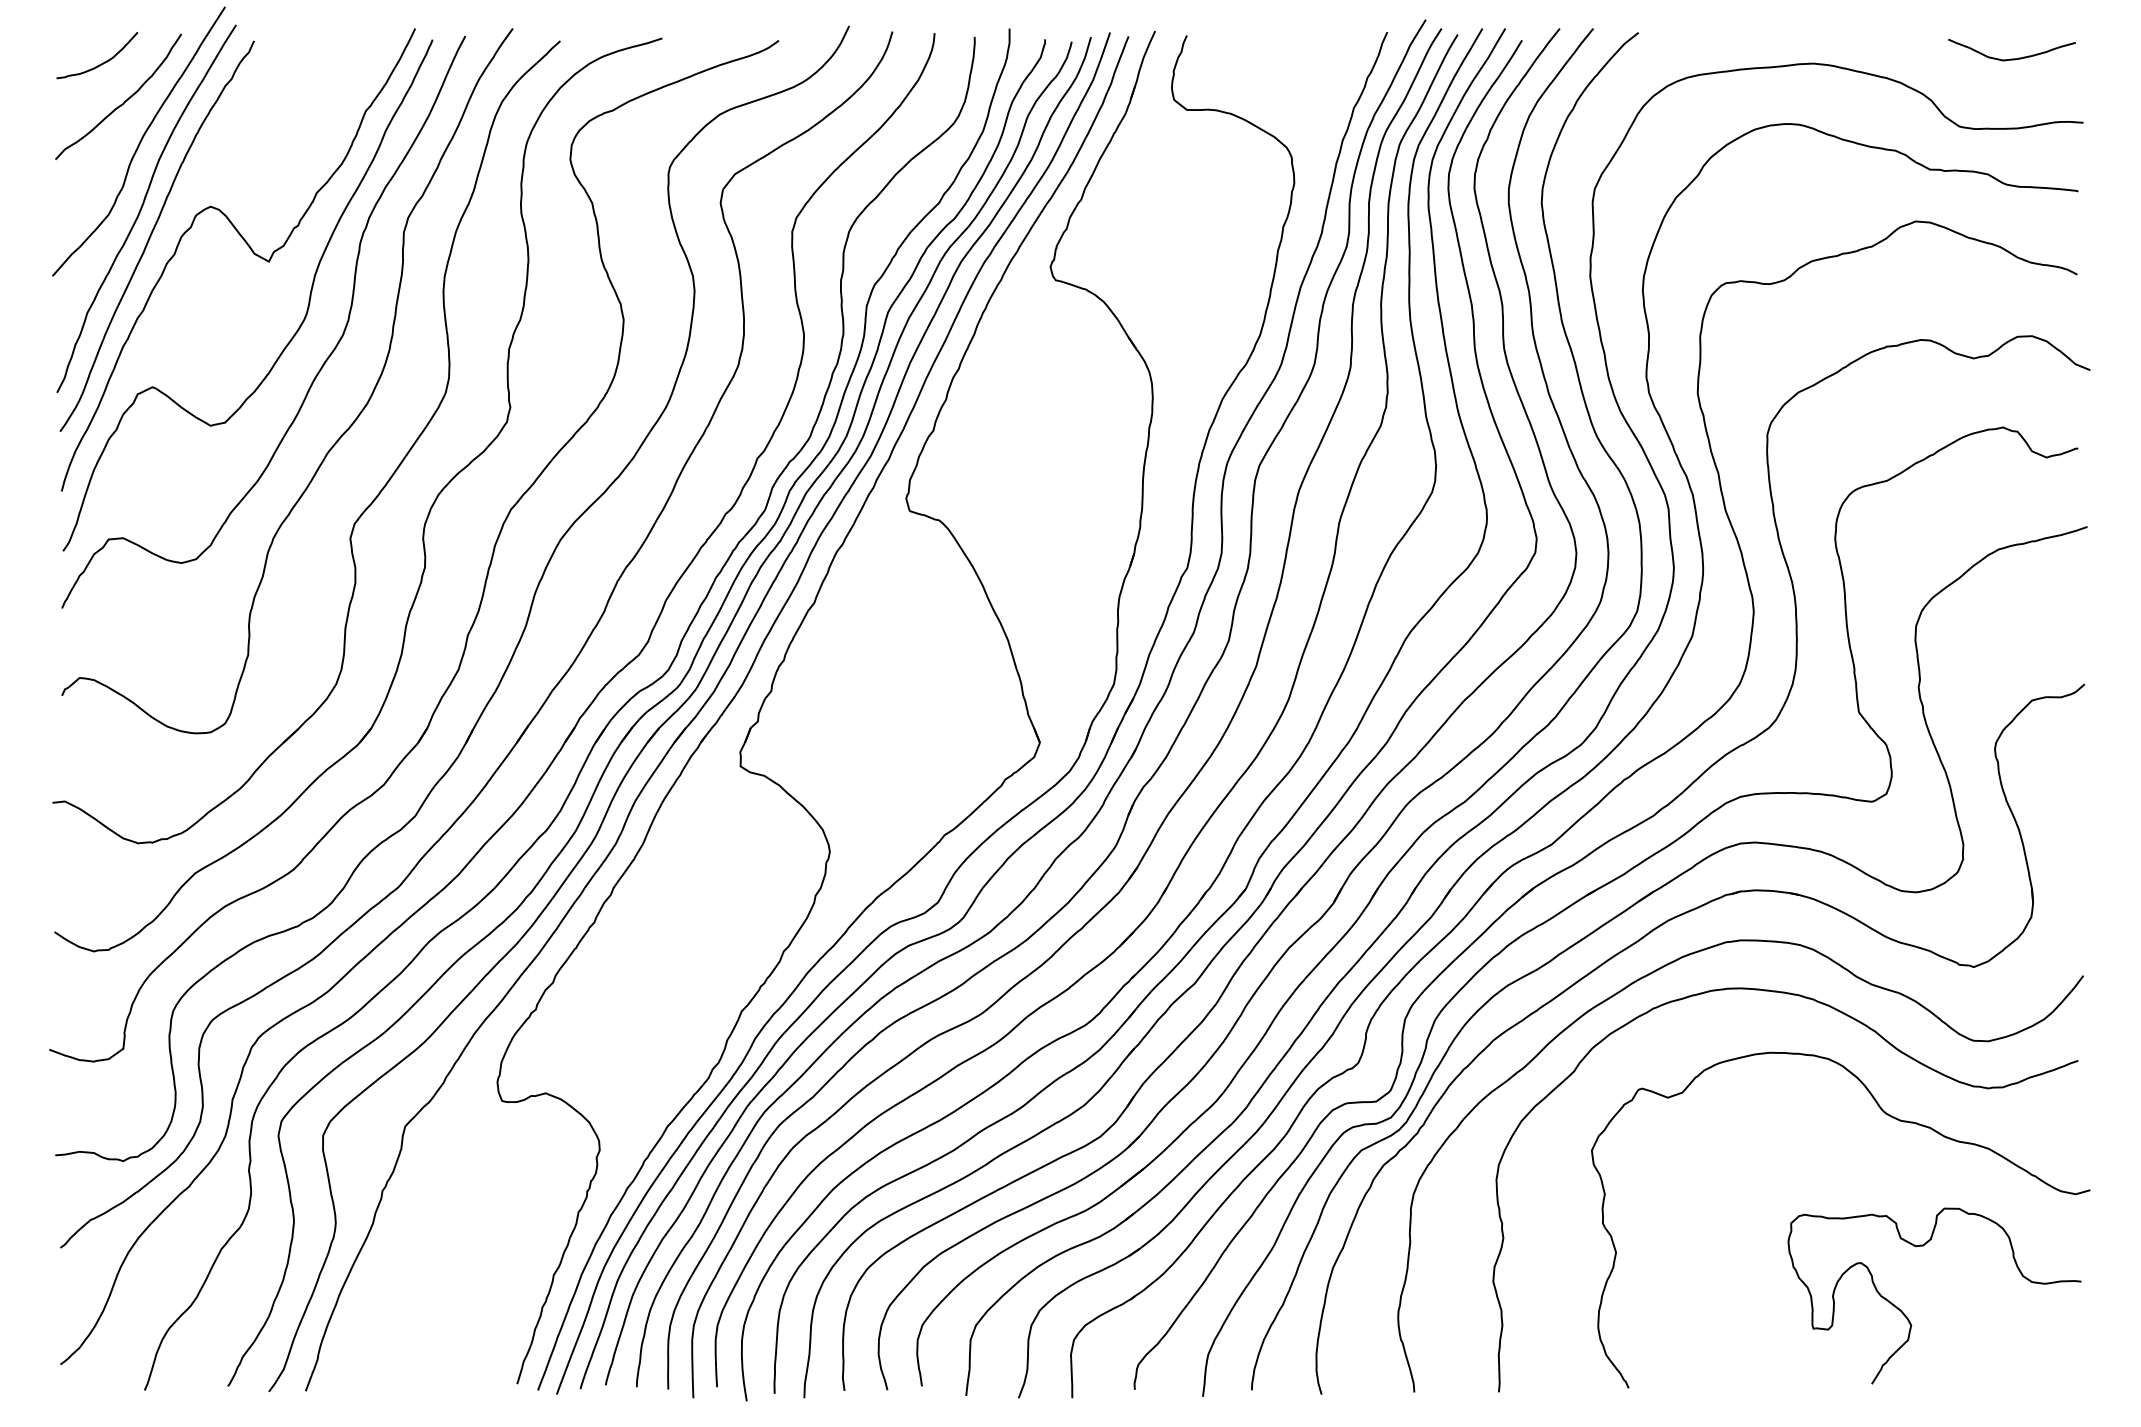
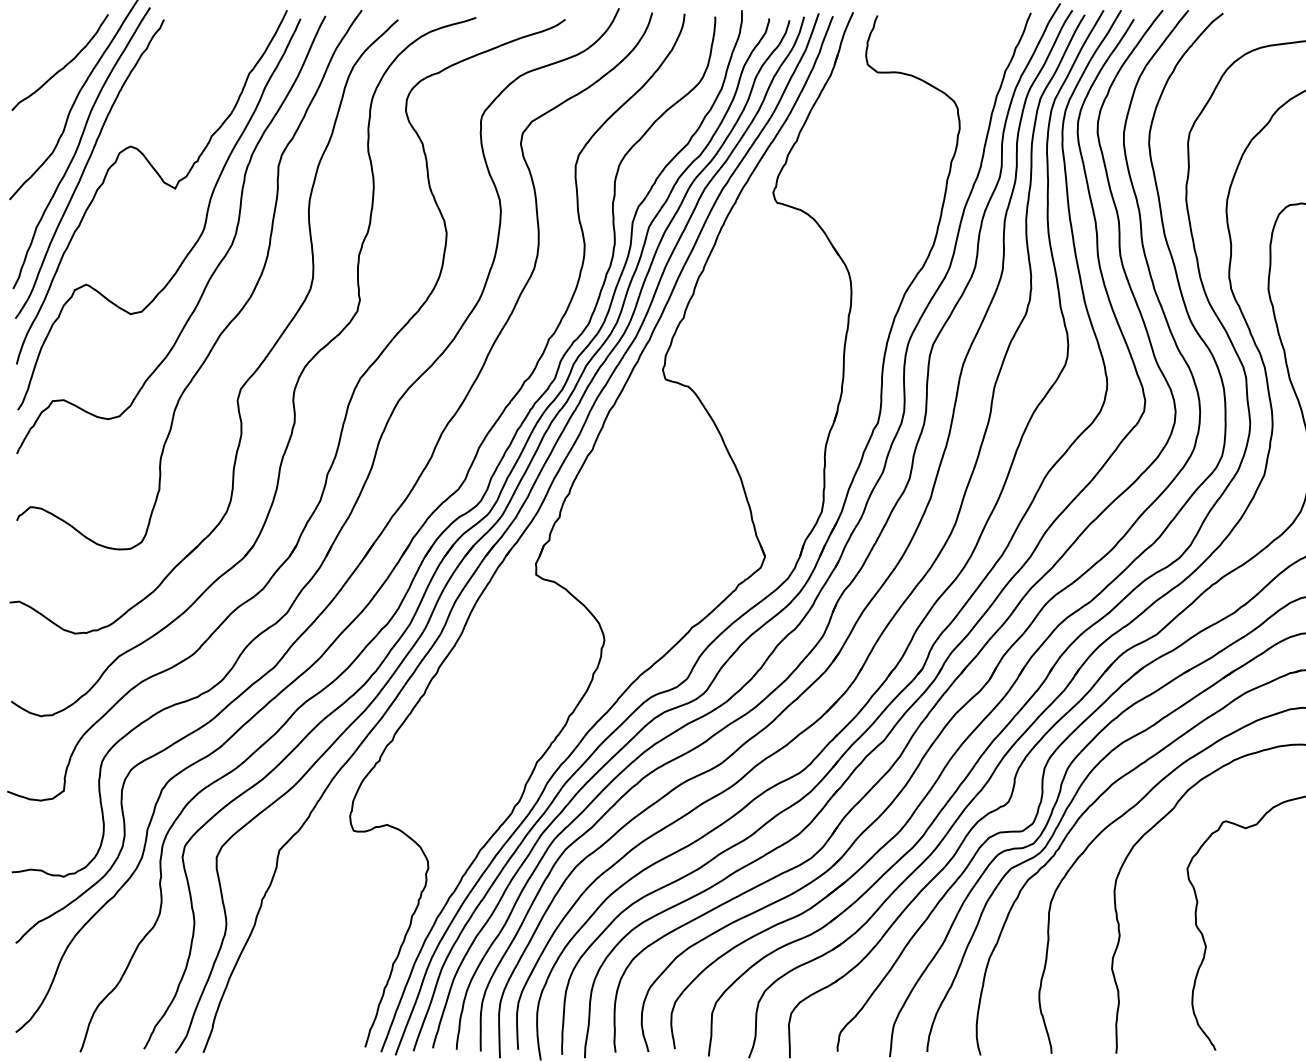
curve: (102, 62) -> (47, 36), removed

